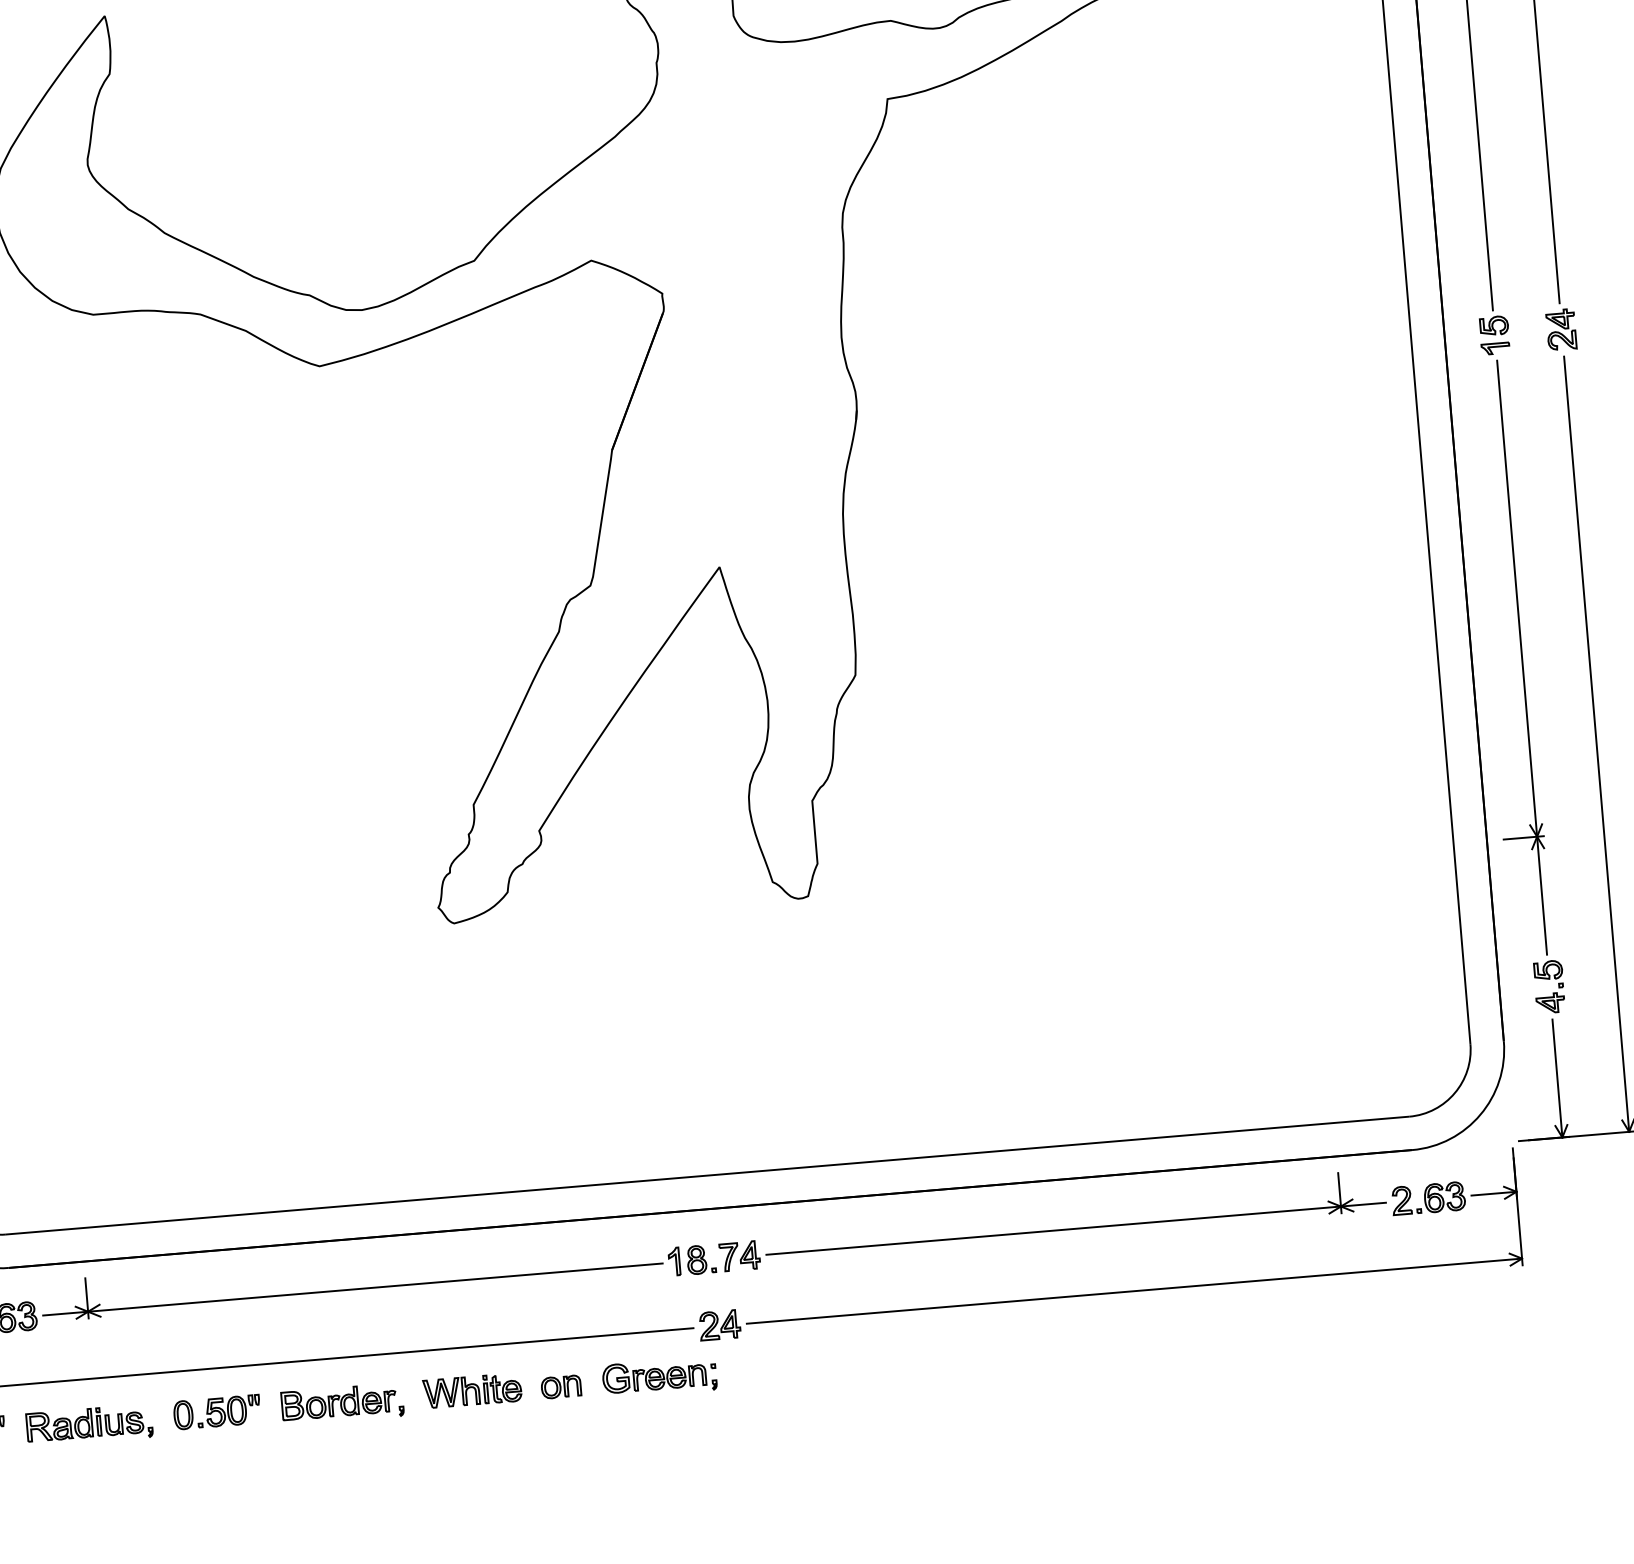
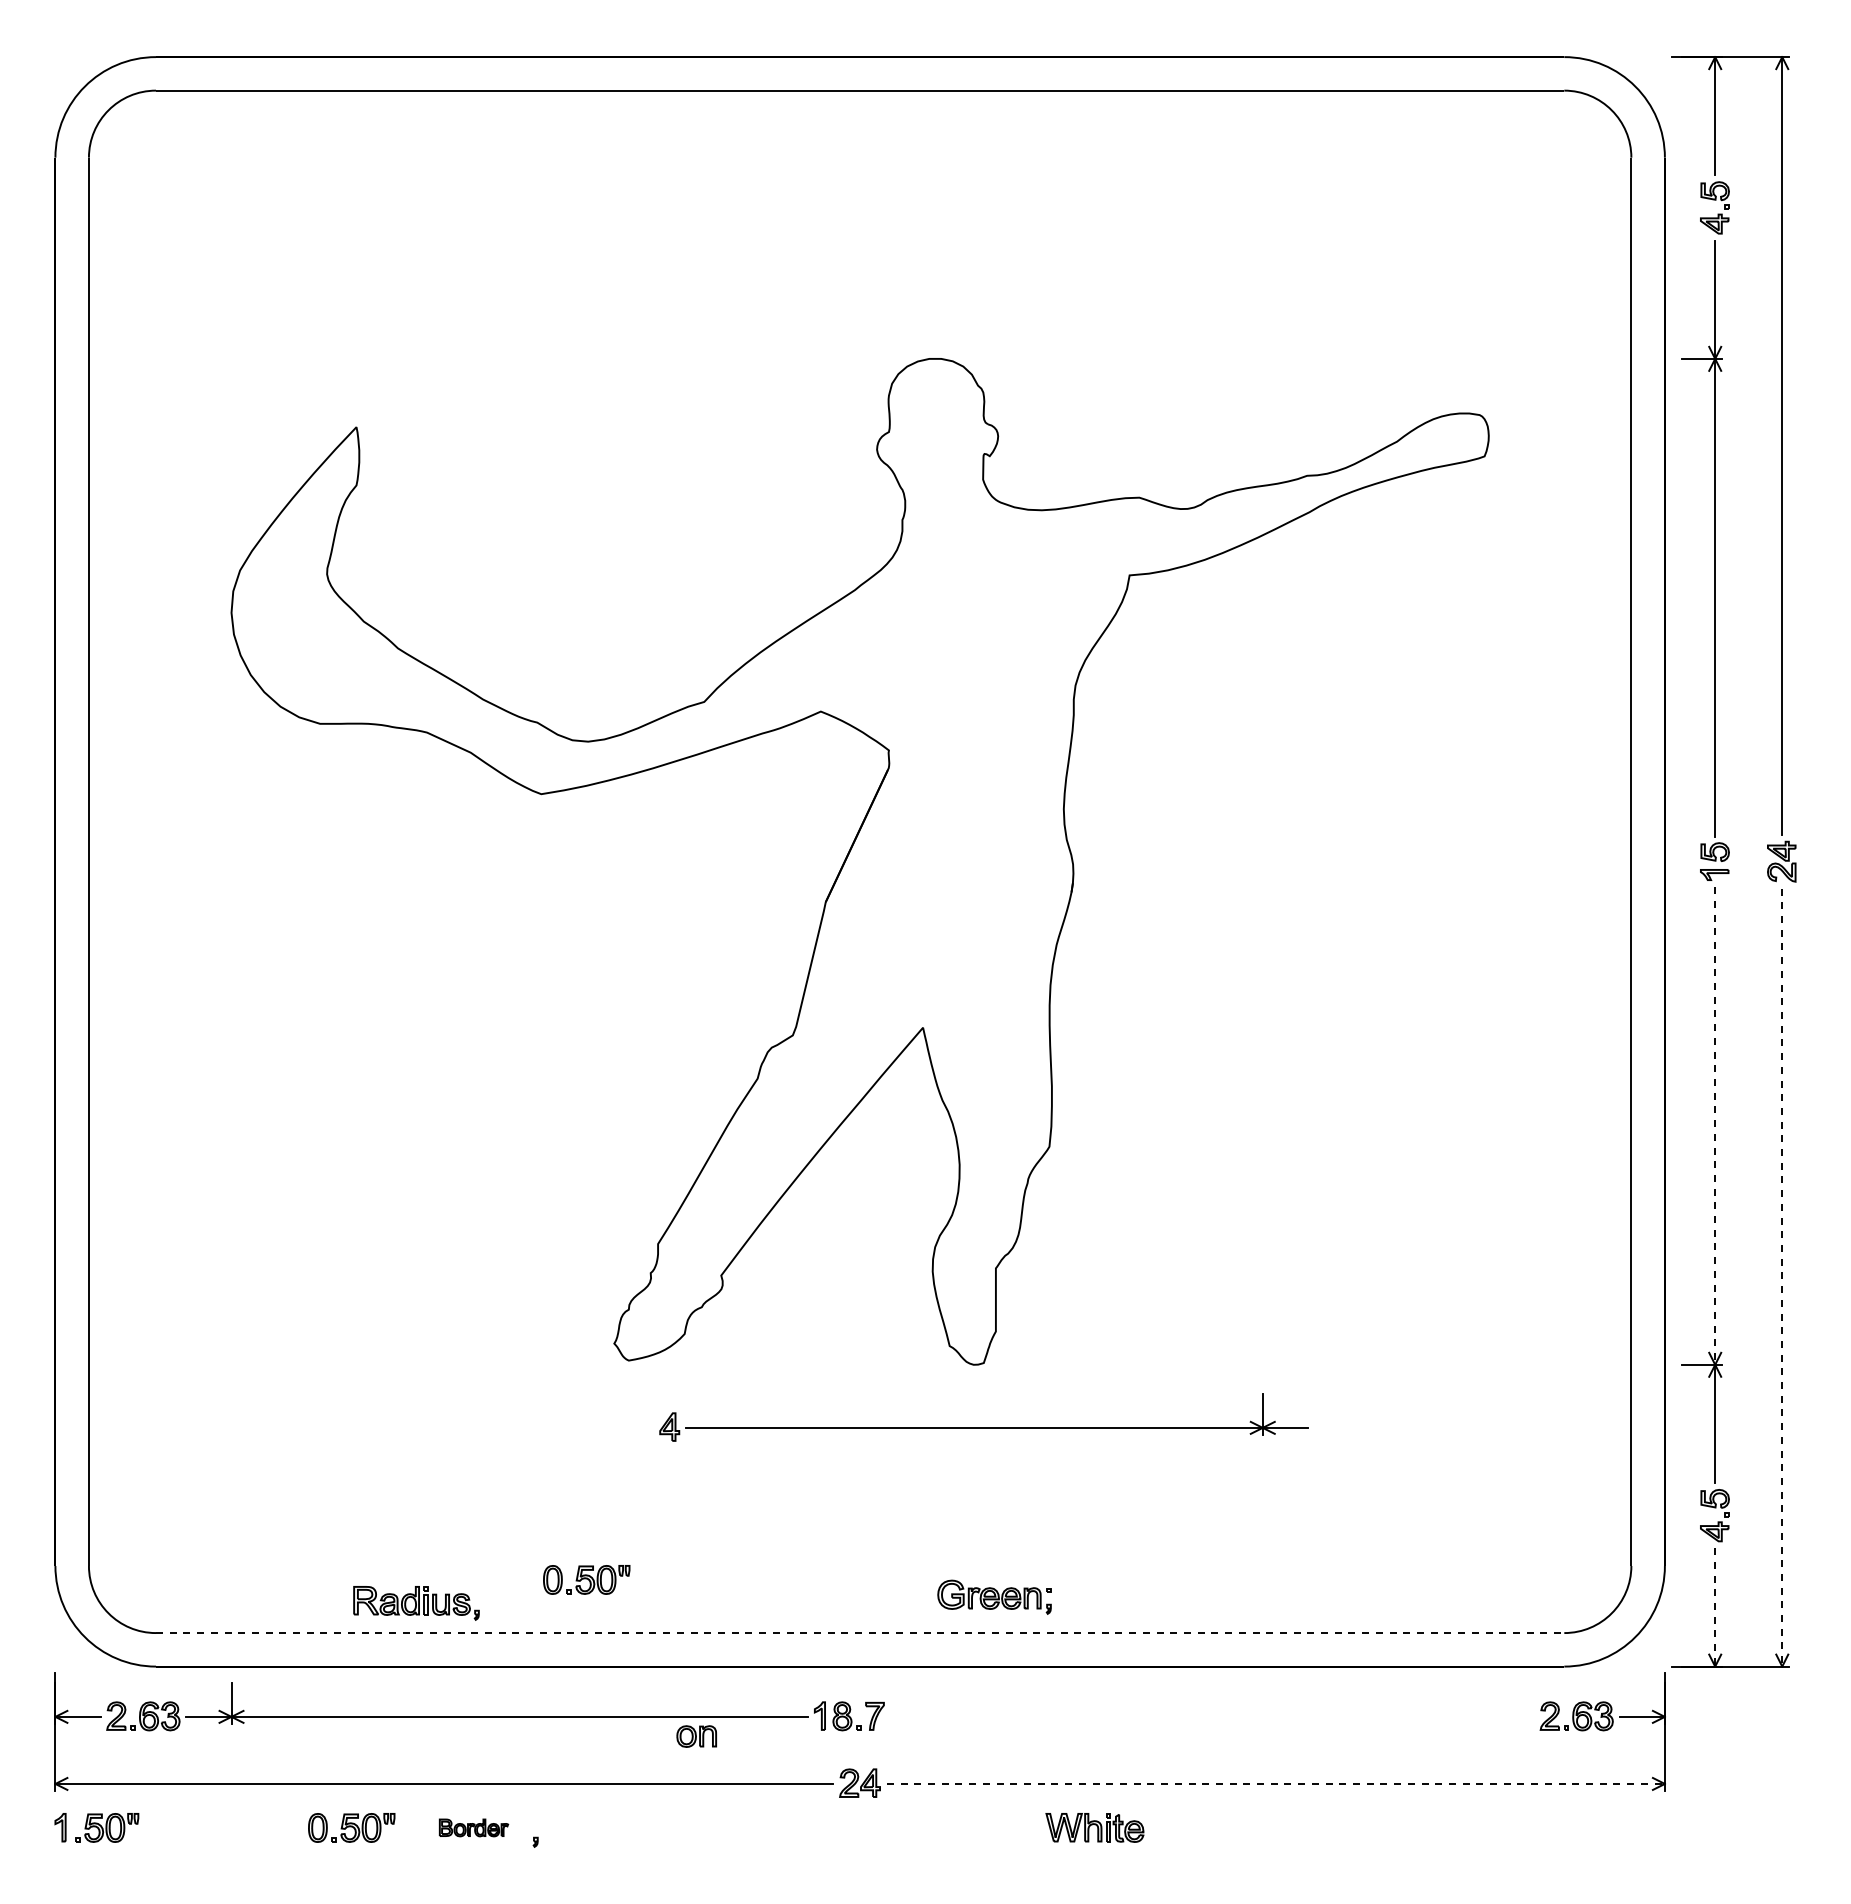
line: (1517, 598) -> (1715, 1125), solid -> dashed
line: (1596, 744) -> (1782, 1277), solid -> dashed
line: (1557, 1078) -> (1715, 1607), solid -> dashed
part: (430, 1145) -> (586, 1579), added
line: (707, 1176) -> (860, 1633), solid -> dashed
part: (1062, 1229) -> (983, 1427), moved
line: (1134, 1290) -> (1275, 1783), solid -> dashed
part: (659, 1376) -> (994, 1596), moved
part: (561, 1387) -> (696, 1736), moved
part: (472, 1390) -> (1094, 1827), moved
part: (338, 1401) -> (473, 1827), size x0.6
part: (89, 1425) -> (416, 1603), moved

